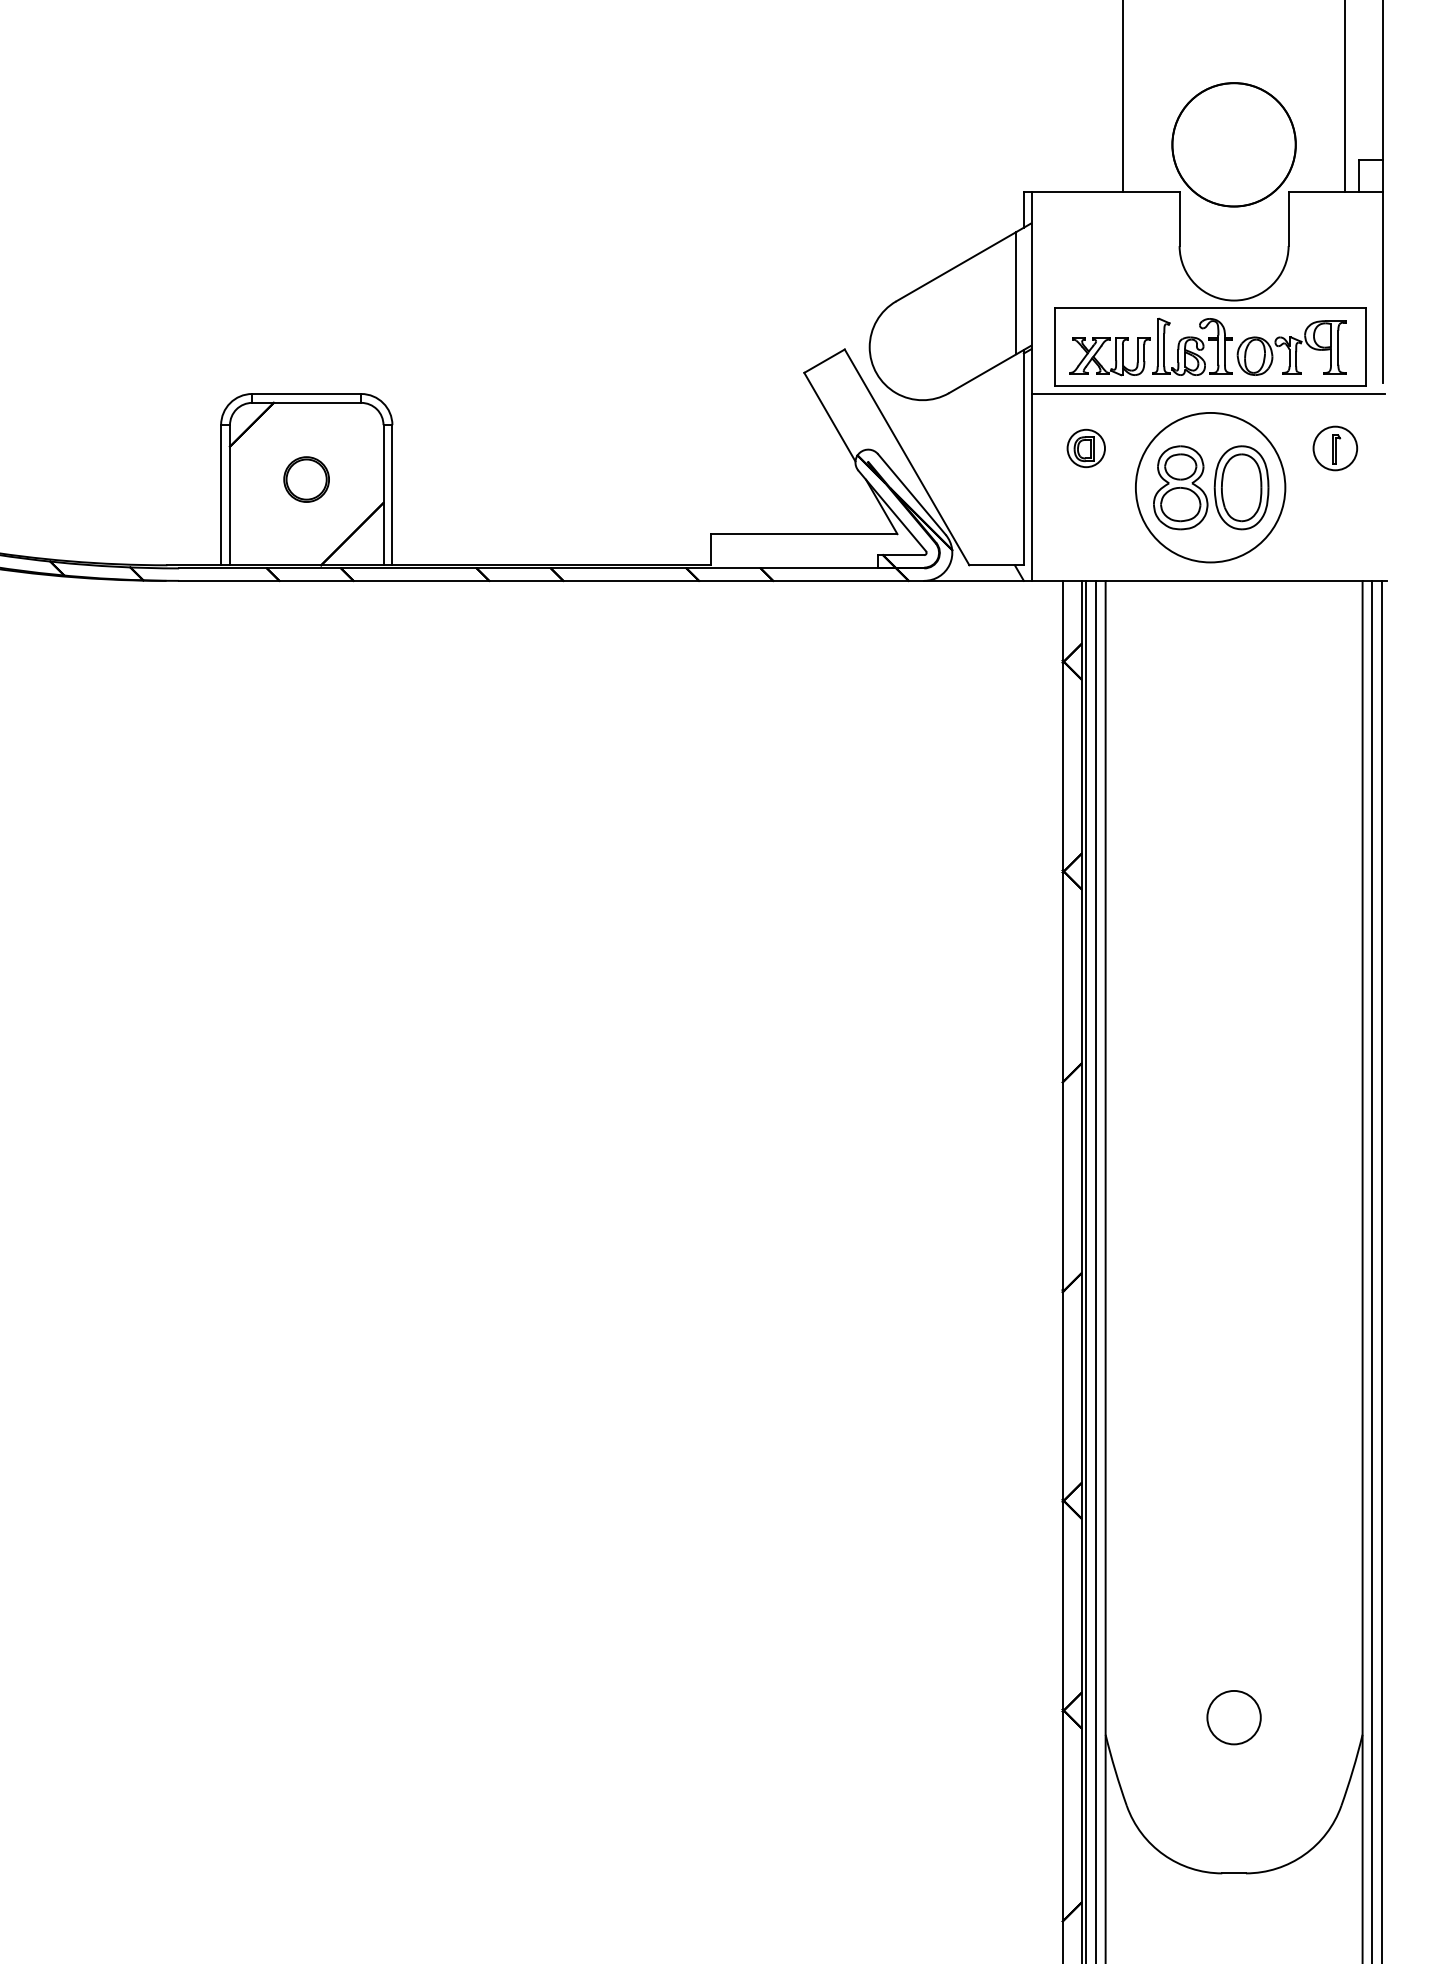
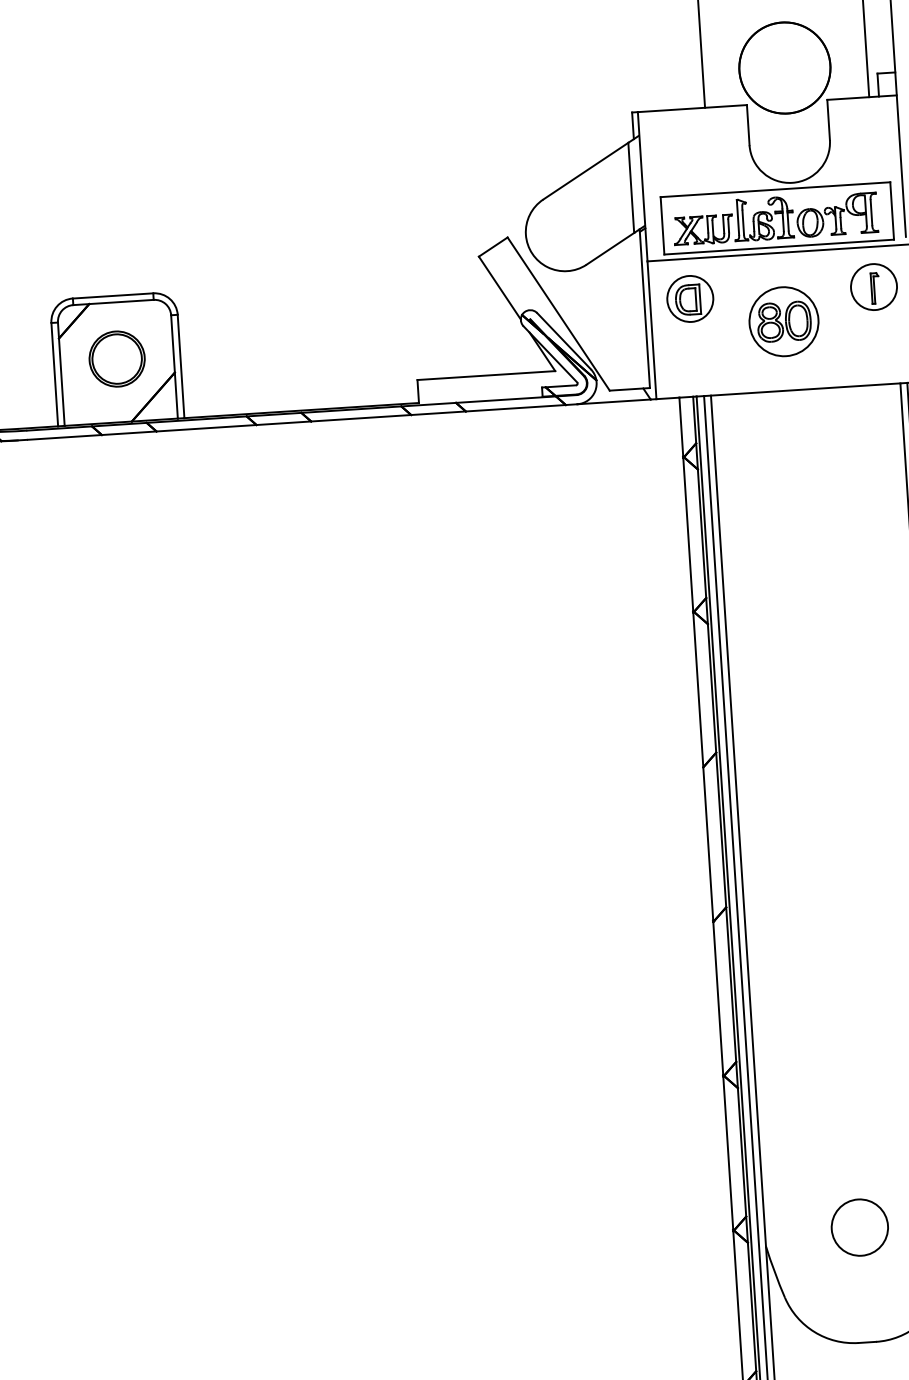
part: (1086, 448) -> (690, 298), size x1.67
part: (1335, 448) -> (874, 287), size x1.43
part: (306, 479) -> (116, 359), size x1.67
part: (1210, 486) -> (783, 321), size x0.62
circle: (1233, 1717) -> (859, 1227), size x1.43

